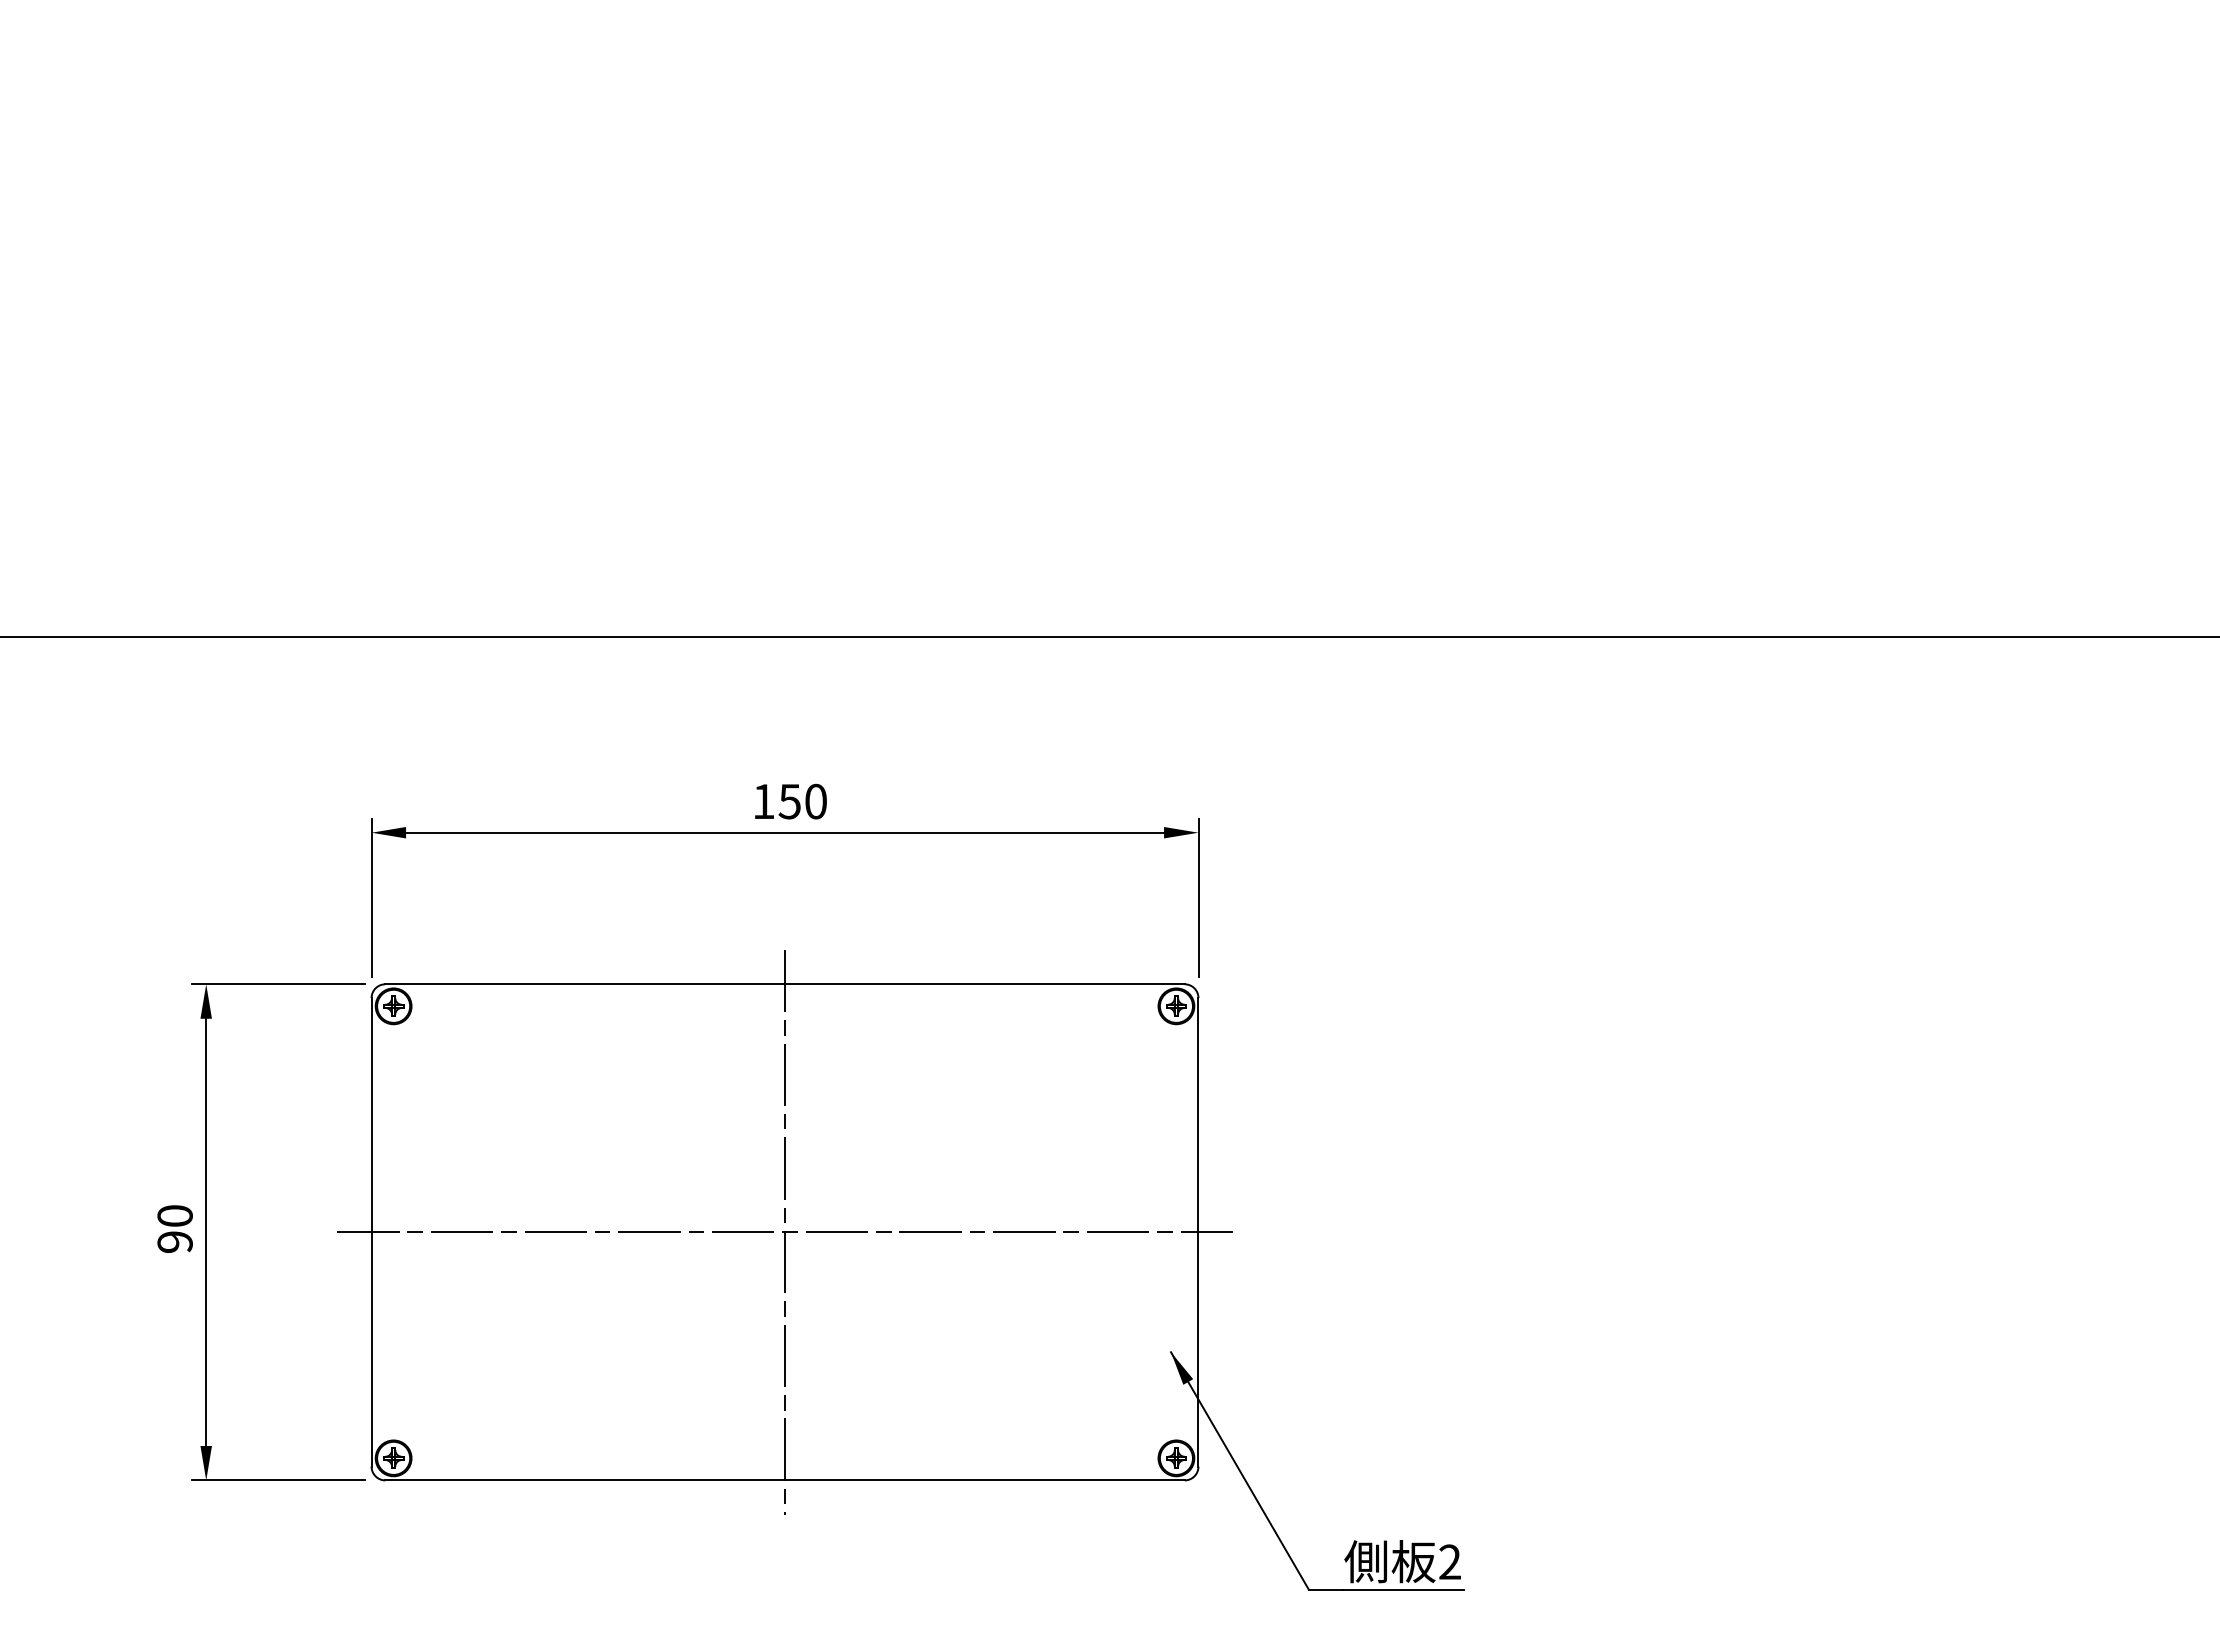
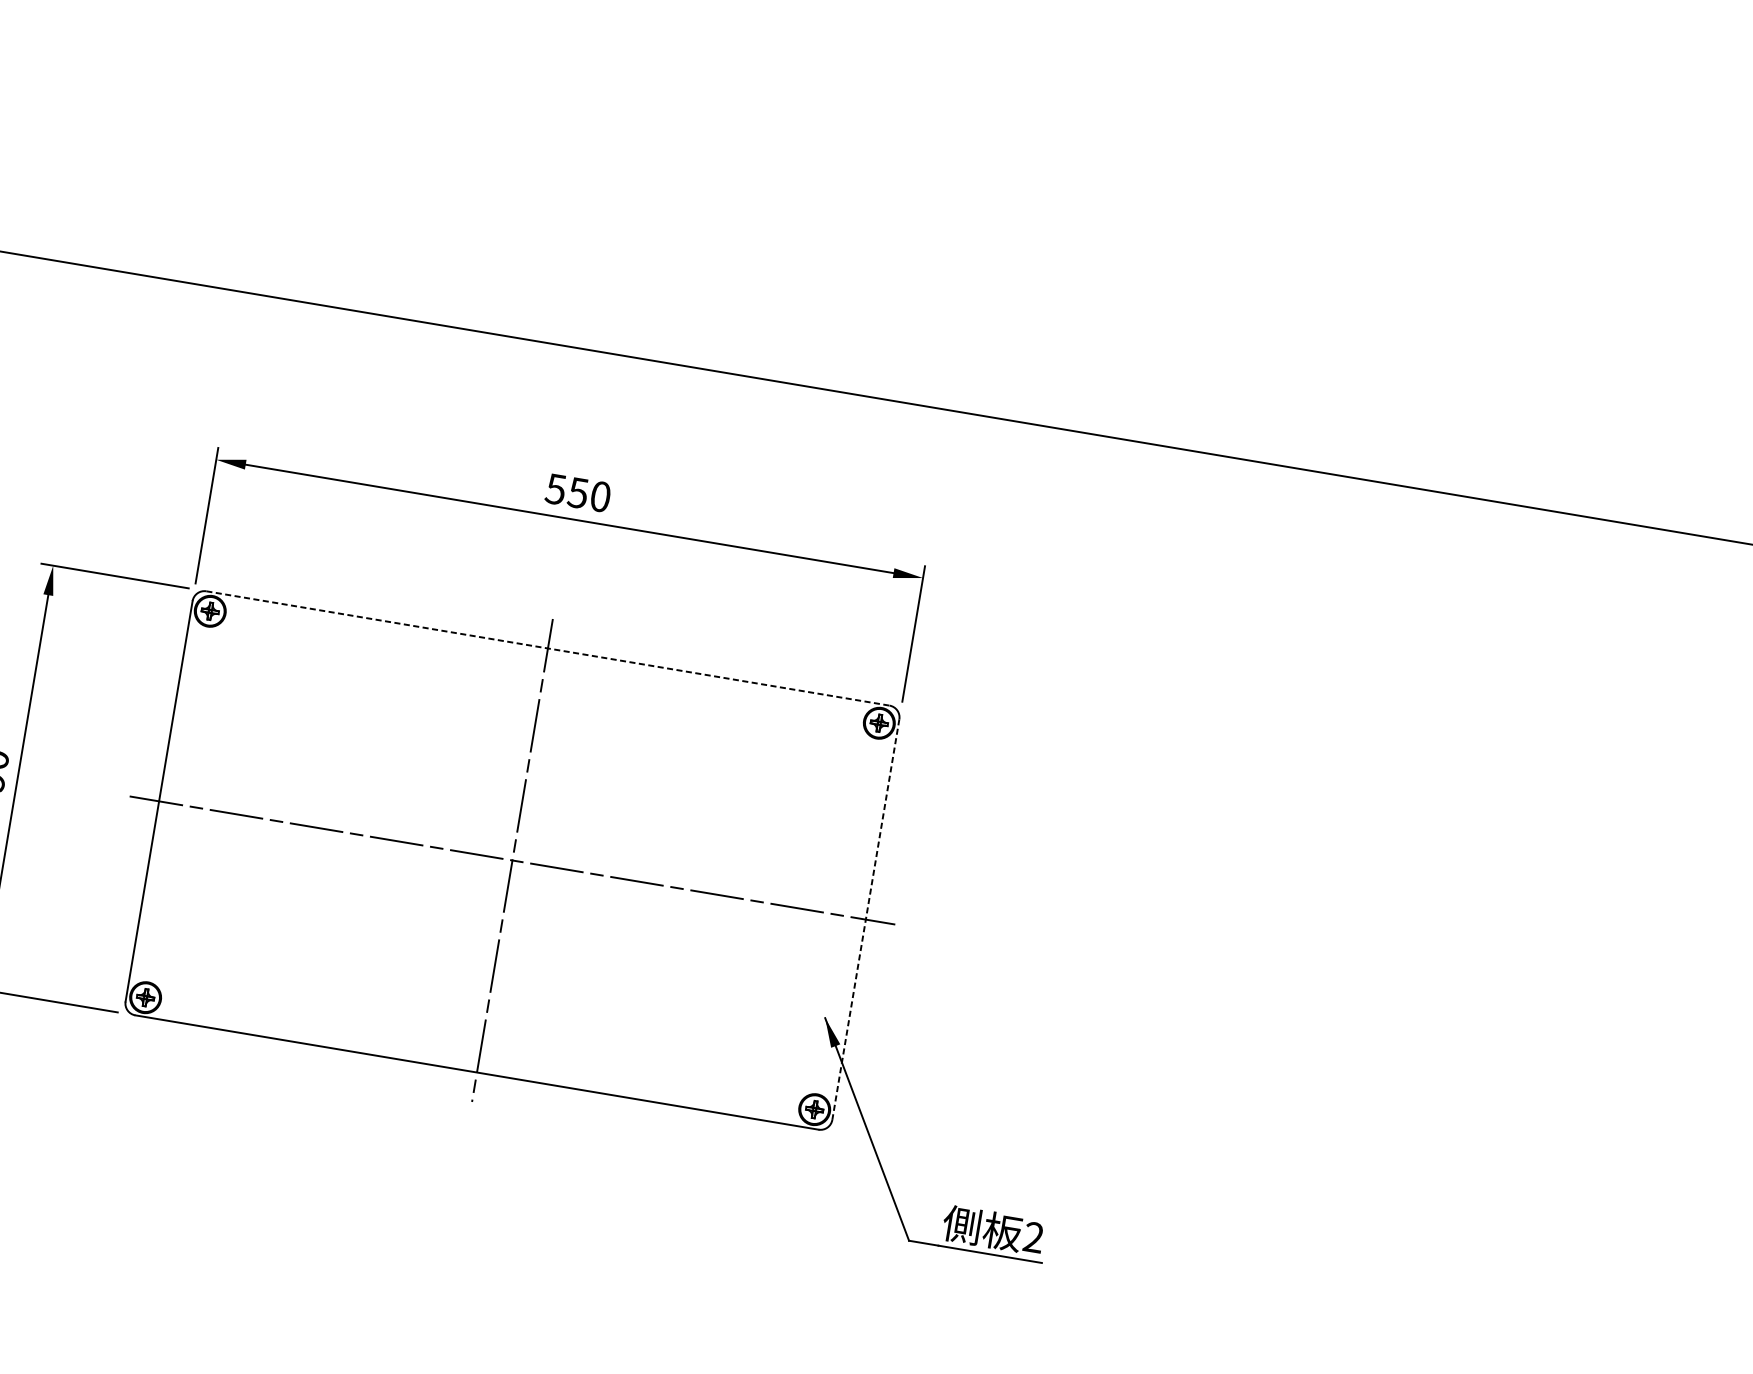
text: (763, 801) -> (555, 489), 150 -> 550
line: (785, 984) -> (548, 648), solid -> dashed
line: (1198, 1232) -> (865, 919), solid -> dashed

